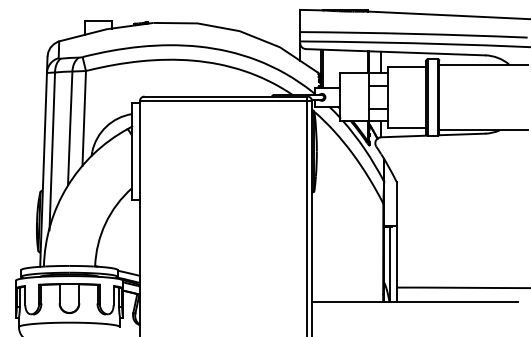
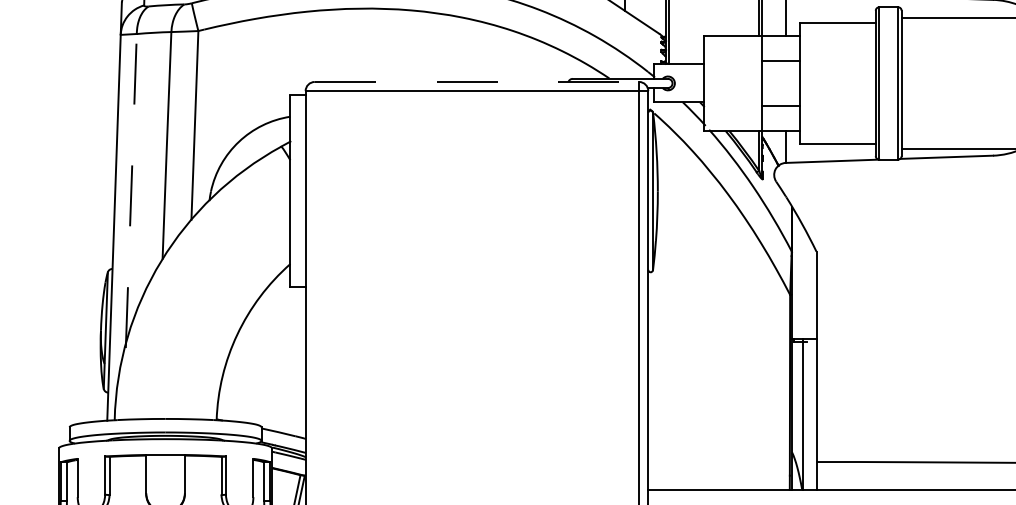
line: (226, 96) -> (478, 81), solid -> dashed
line: (52, 151) -> (131, 191), solid -> dashed

